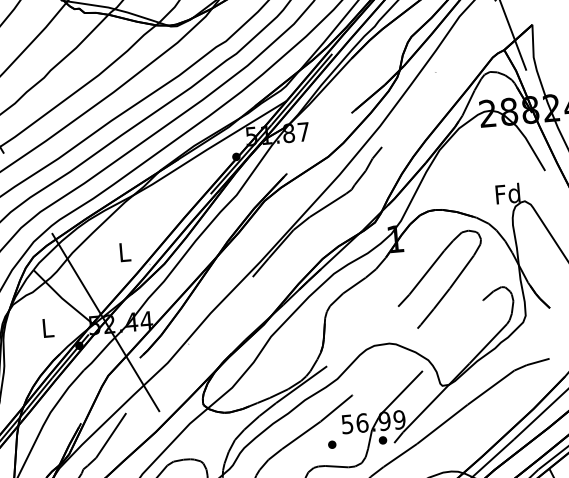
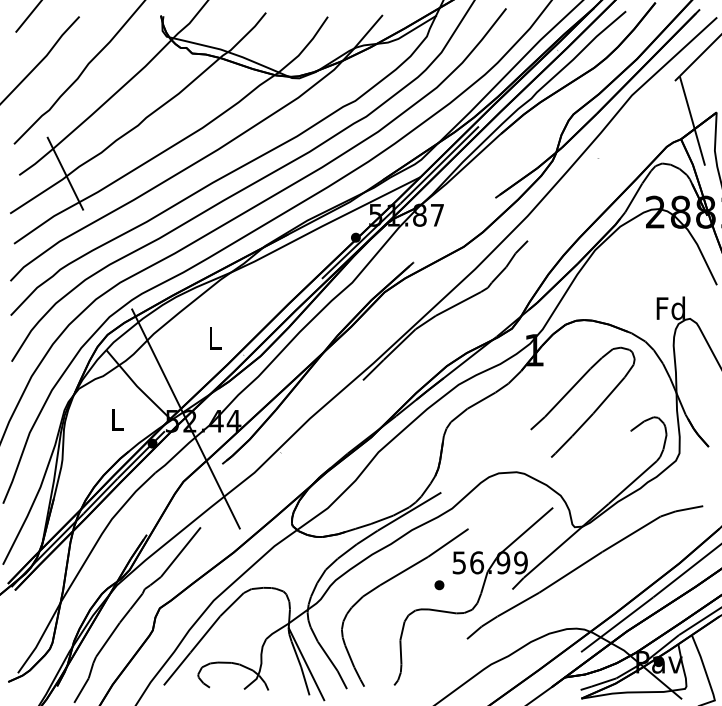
part: (383, 440) -> (499, 585), removed

